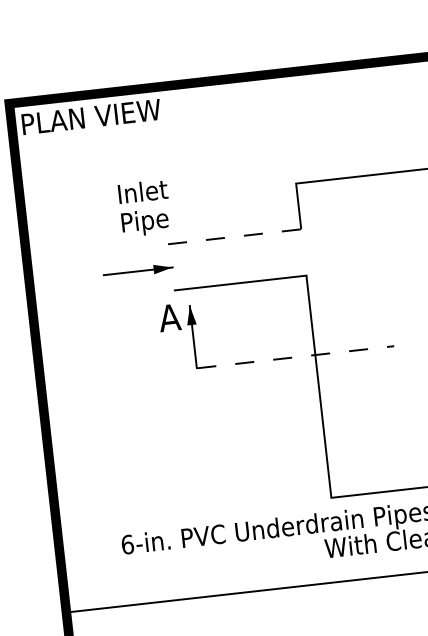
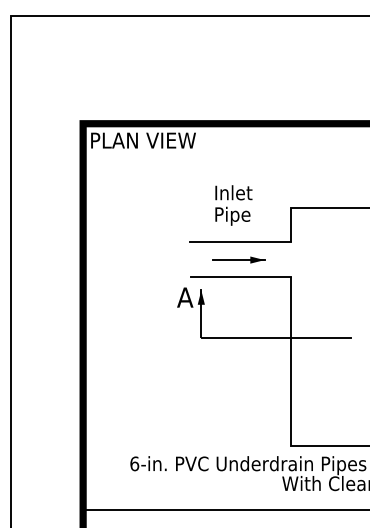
text: (144, 208) -> (233, 205), moved
line: (234, 237) -> (240, 242), dashed -> solid
part: (138, 270) -> (238, 259), moved
line: (295, 357) -> (276, 337), dashed -> solid

